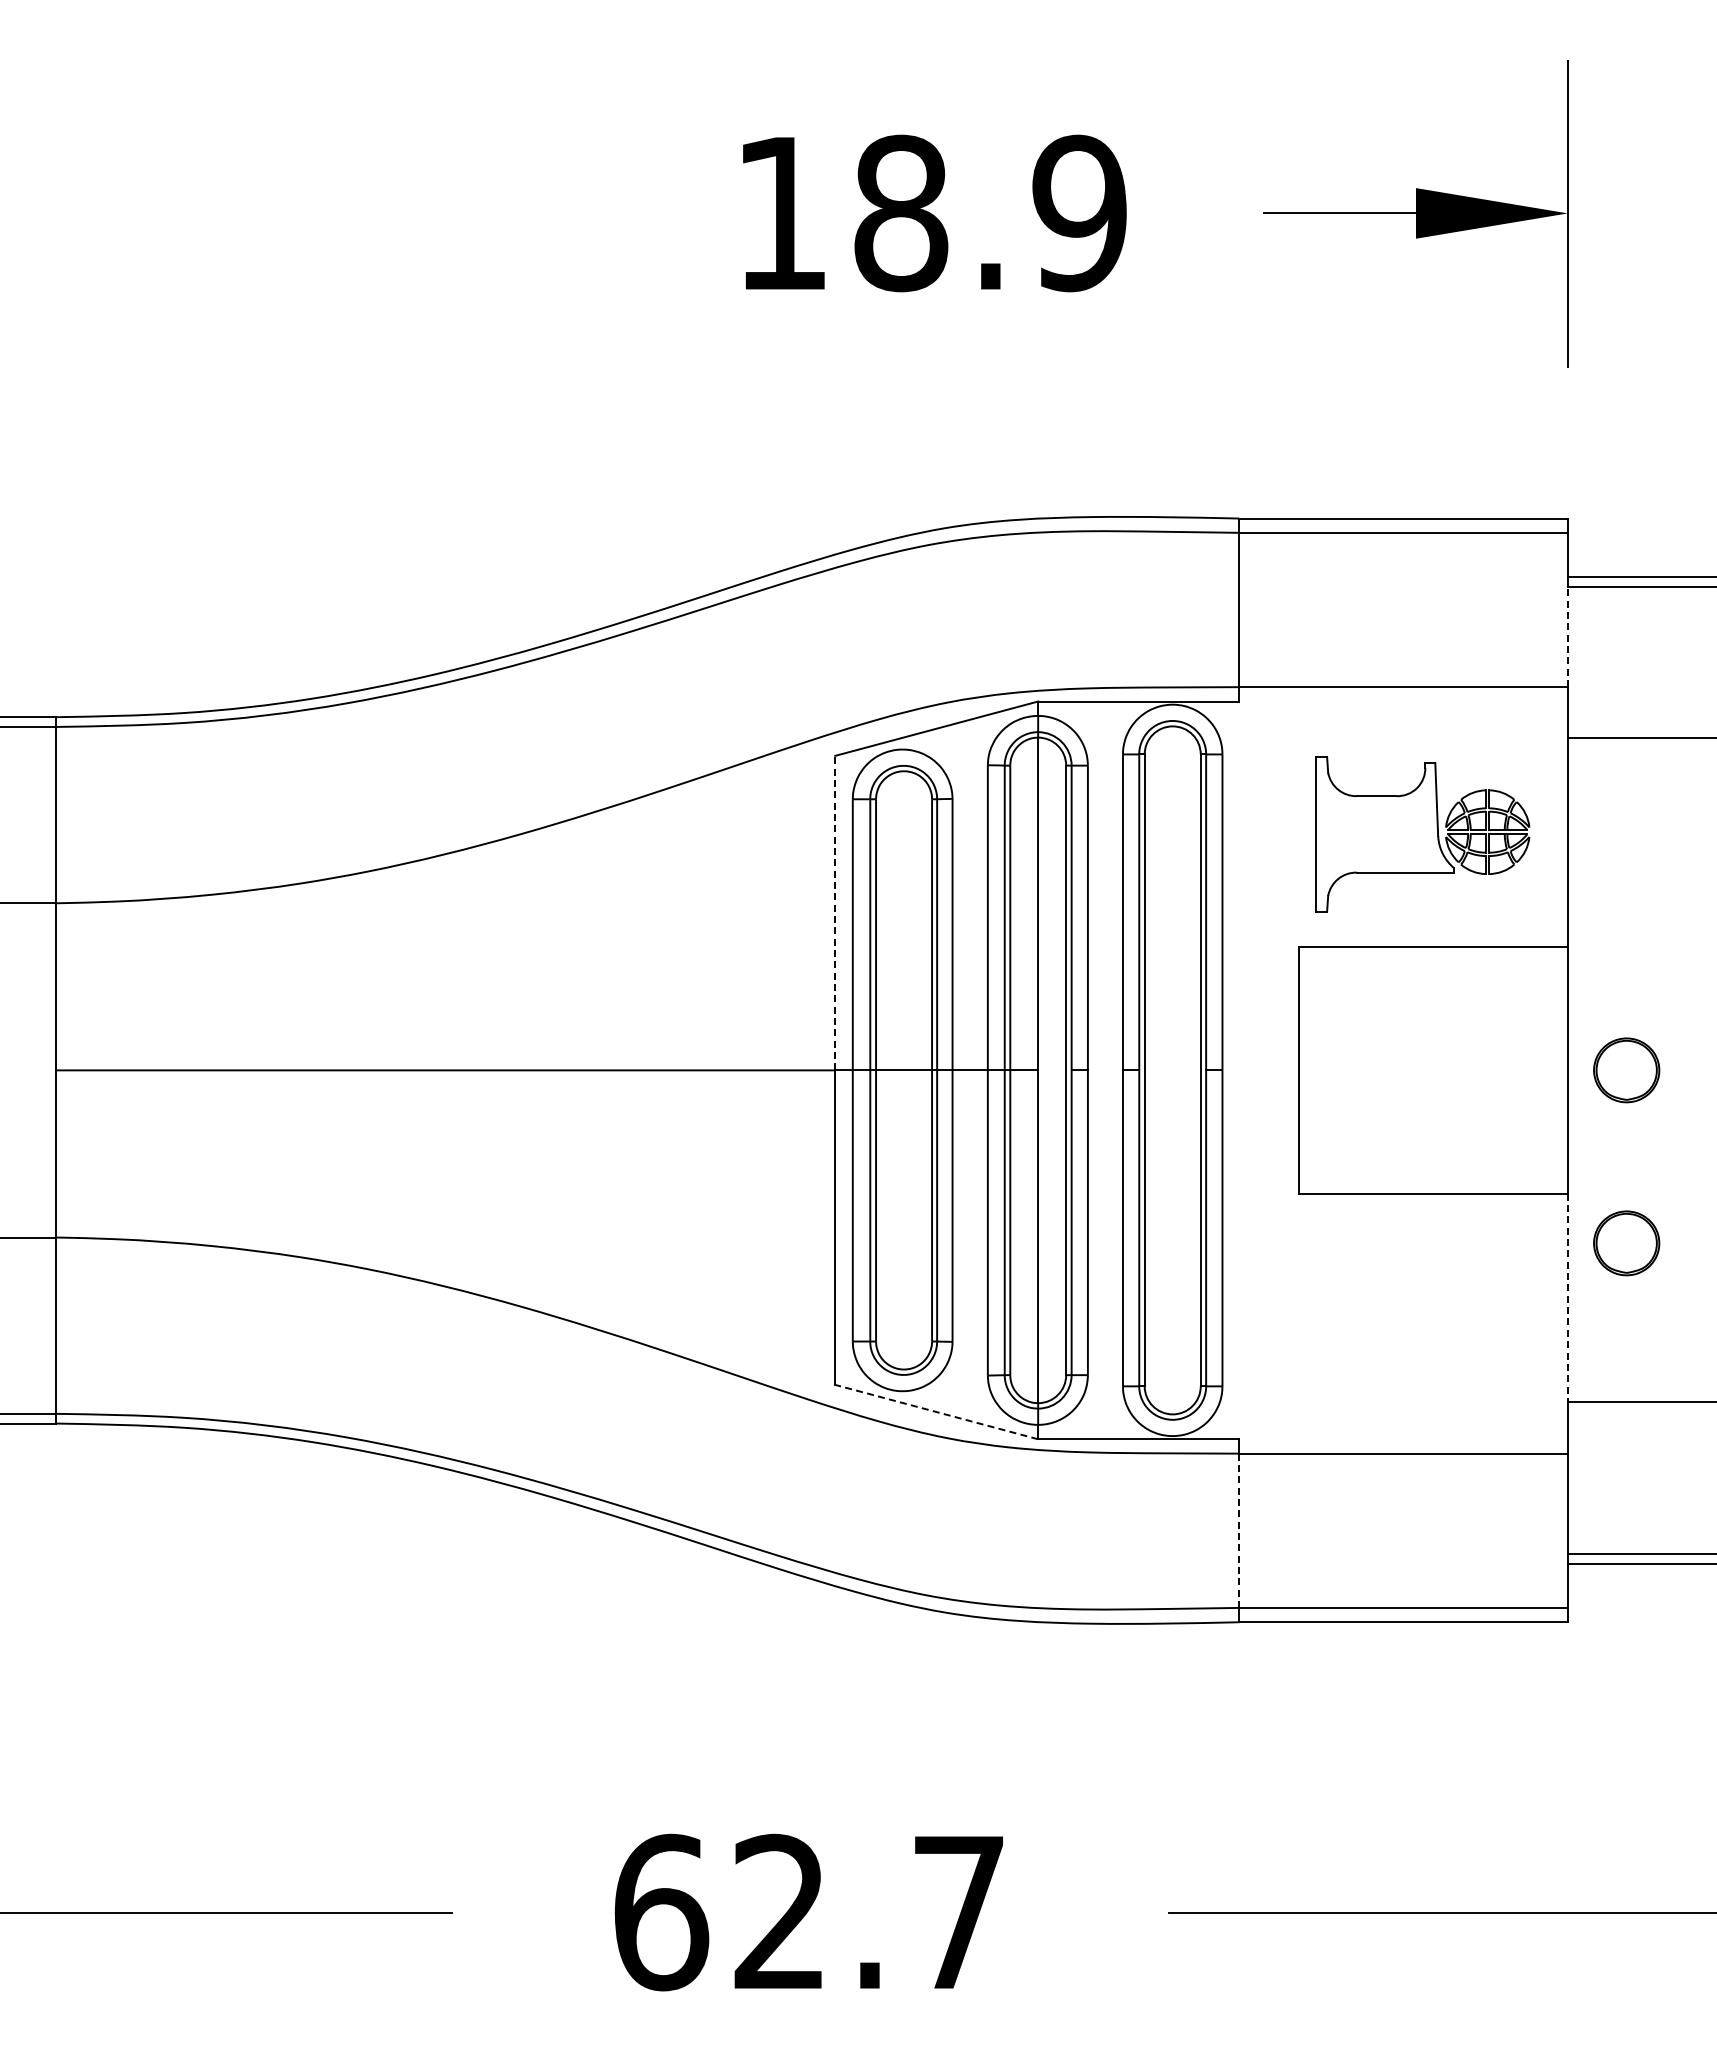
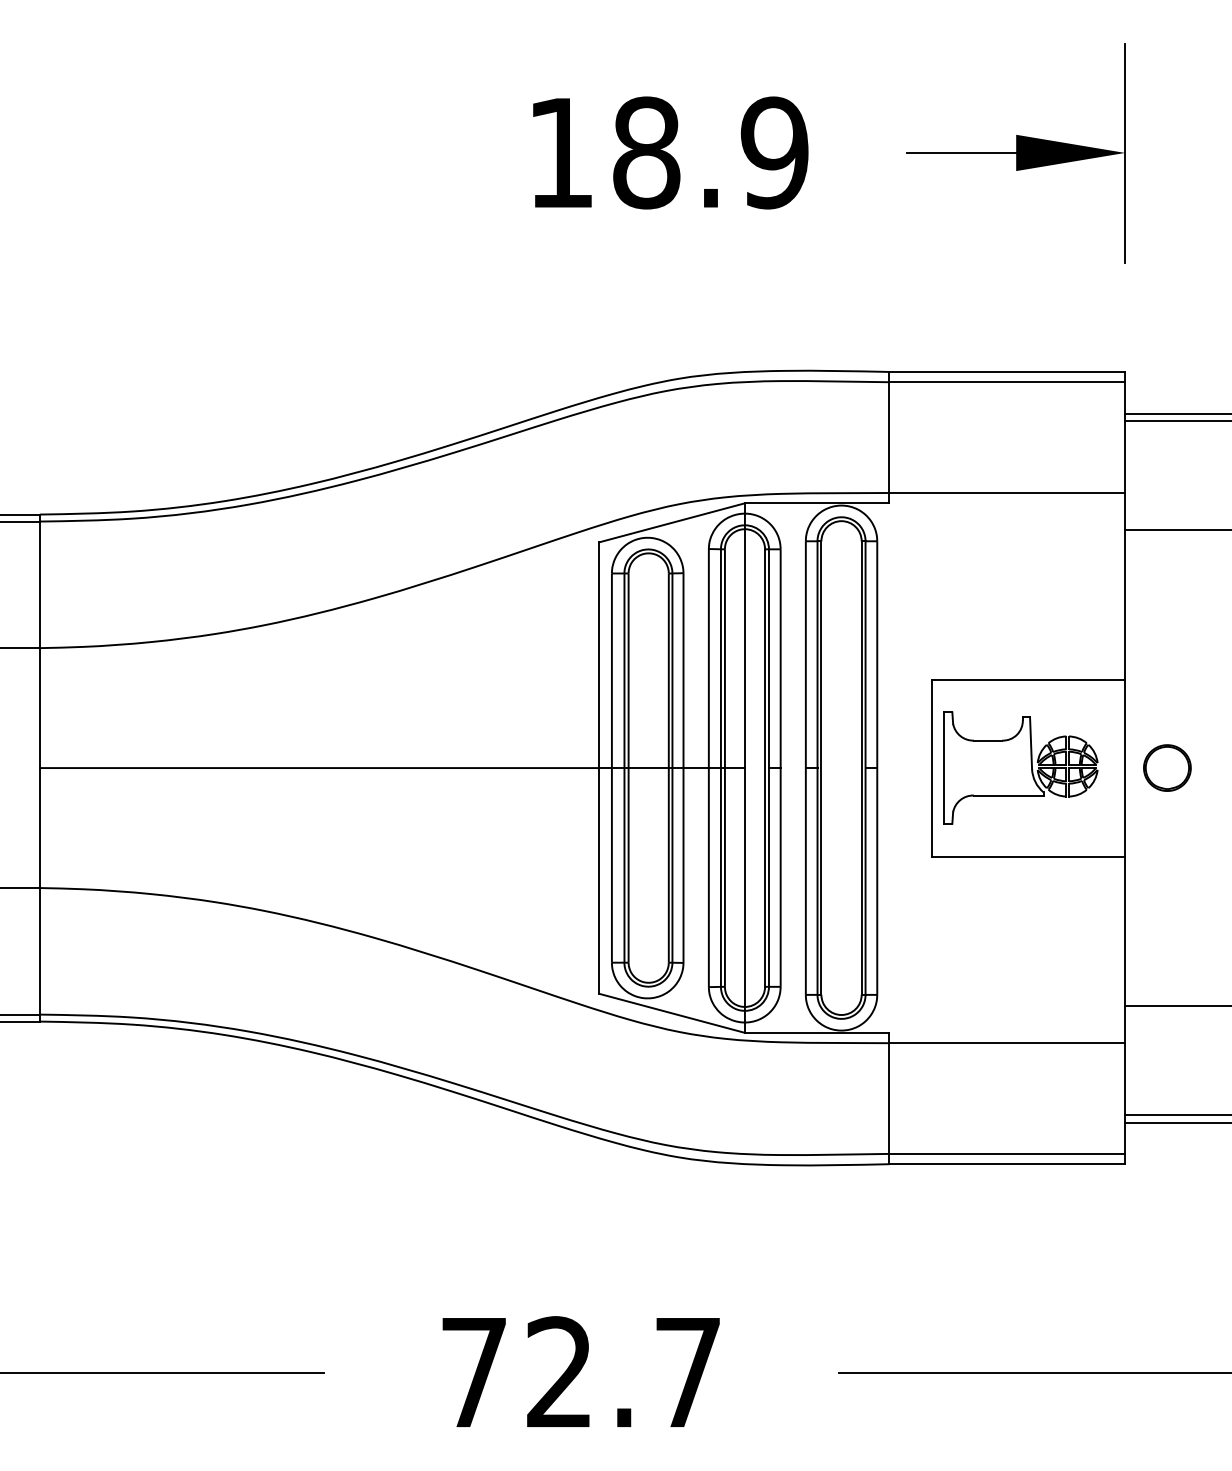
line: (1567, 636) -> (1124, 456), dashed -> solid
part: (1422, 834) -> (1020, 768), moved
line: (835, 912) -> (599, 654), dashed -> solid
part: (1626, 1243) -> (1167, 892), removed
line: (1567, 1298) -> (1124, 931), dashed -> solid
line: (936, 1411) -> (671, 1012), dashed -> solid
line: (1239, 1531) -> (889, 1099), dashed -> solid
text: (661, 1912) -> (474, 1372), 62.7 -> 72.7

